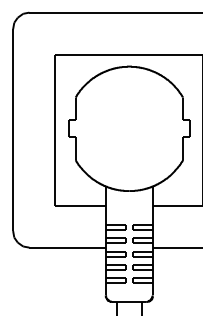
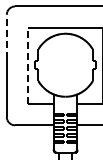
line: (12, 72) -> (6, 36), solid -> dashed
line: (54, 129) -> (27, 65), solid -> dashed

